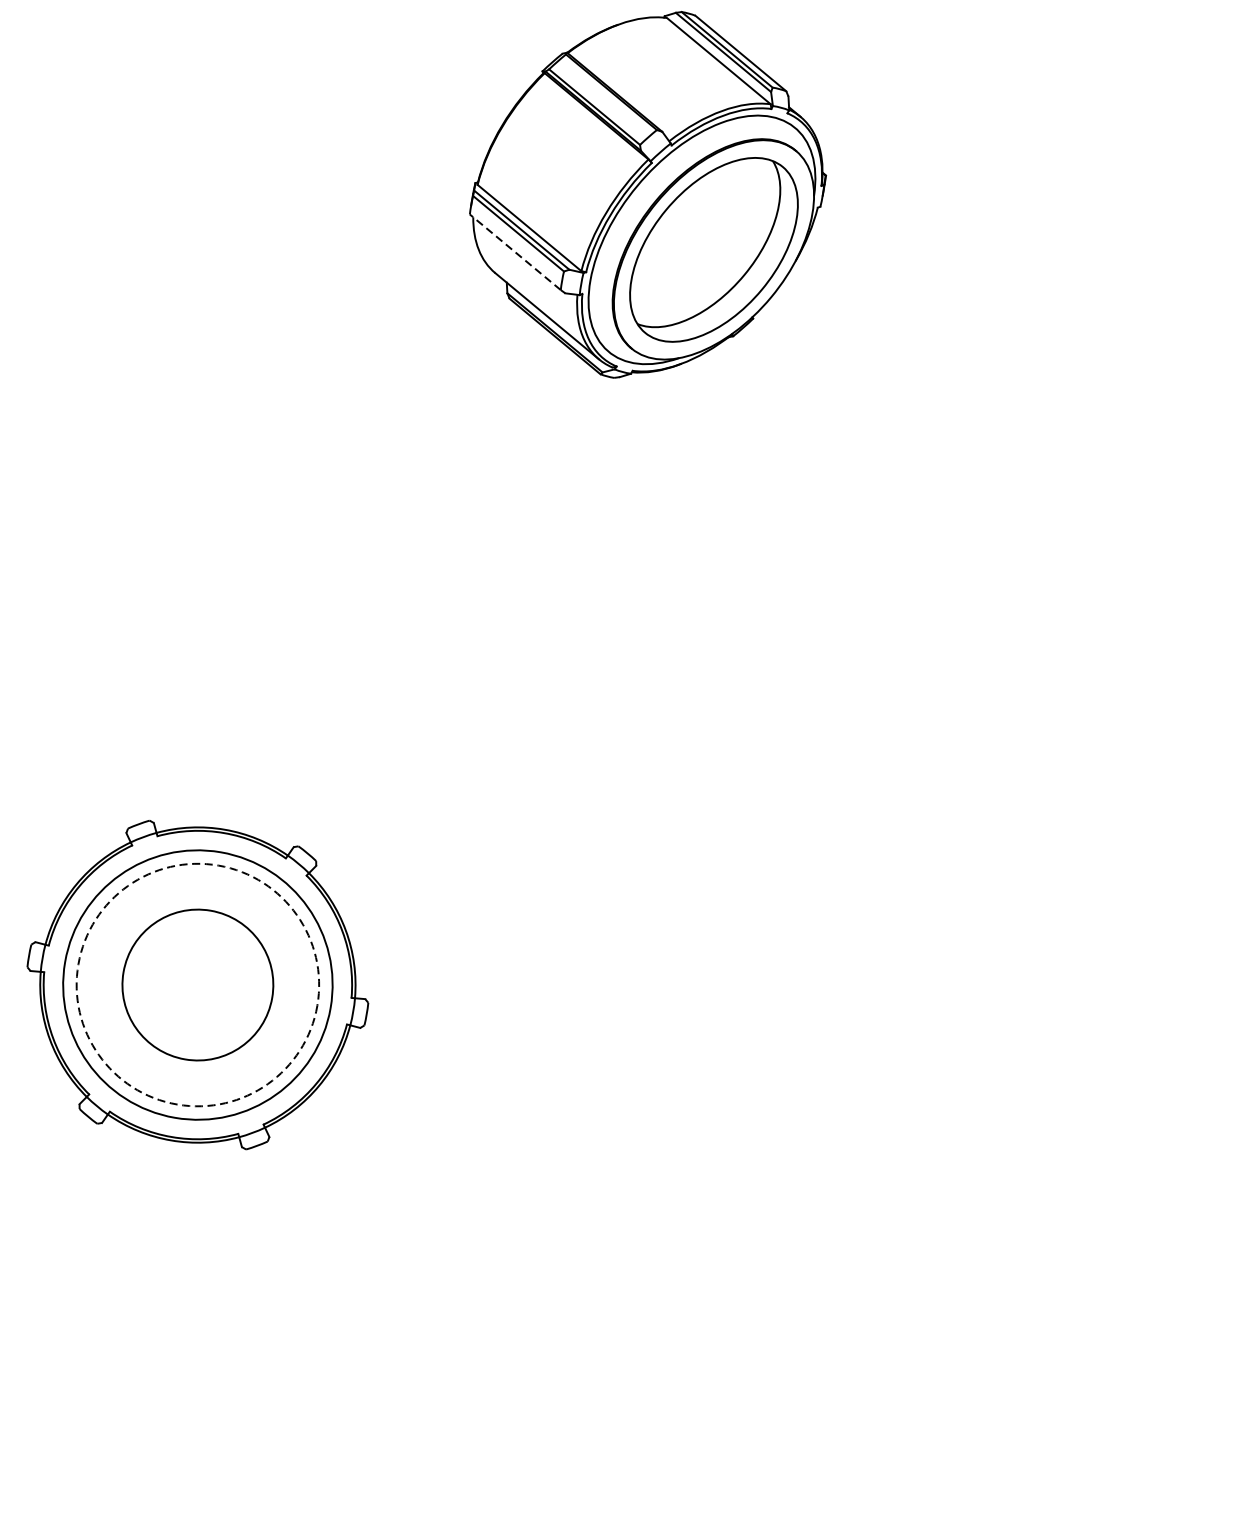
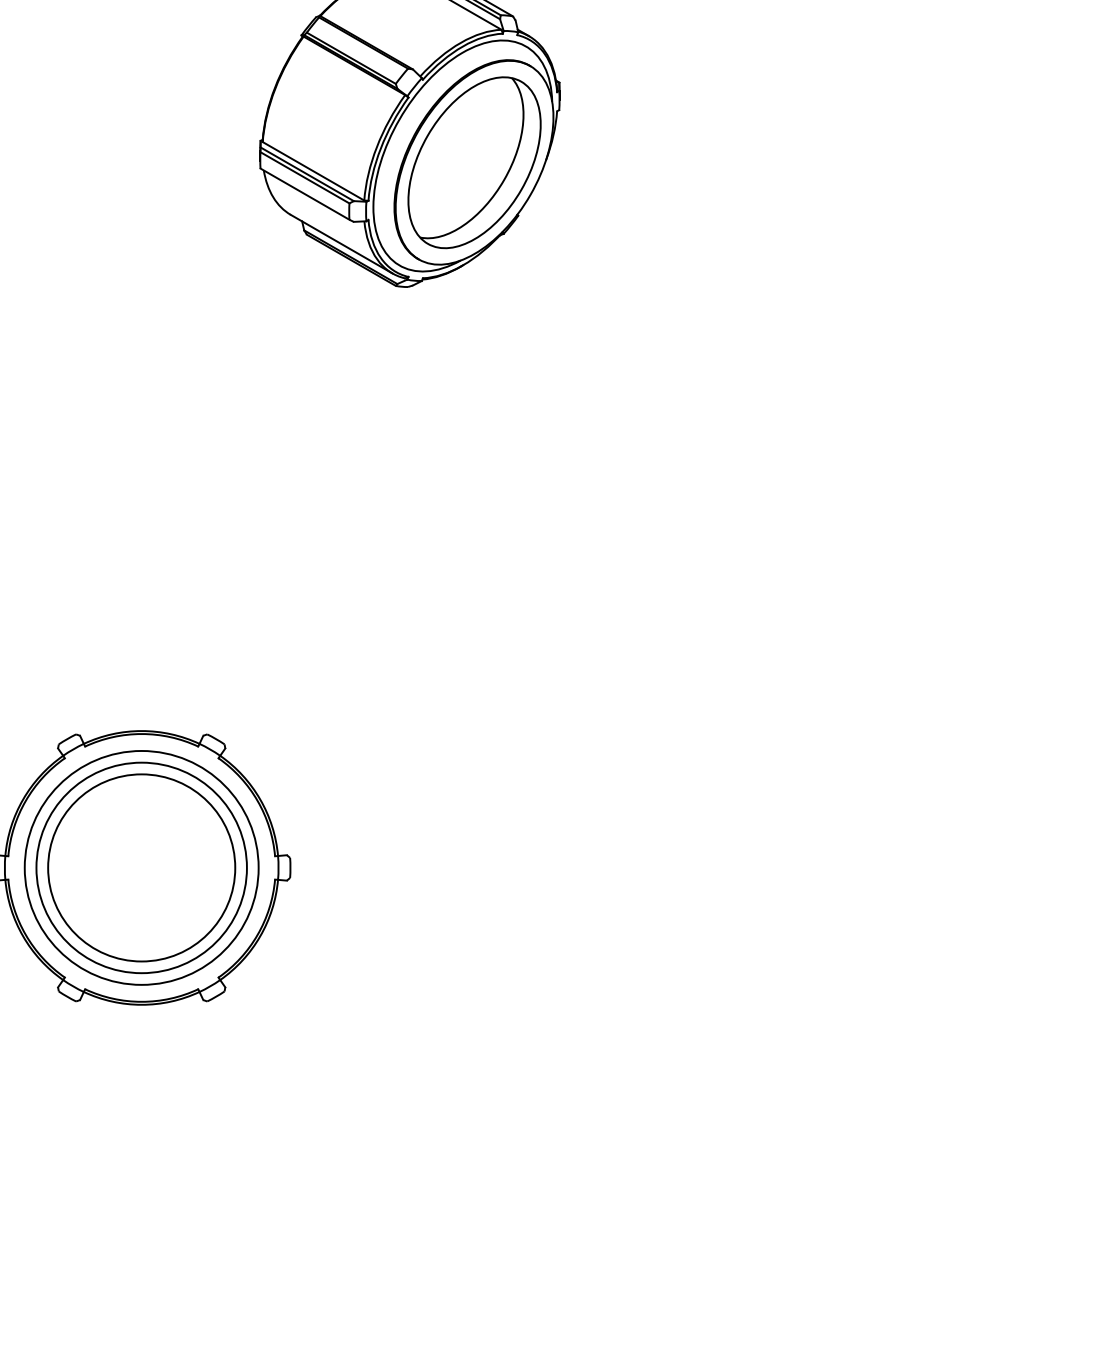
line: (514, 251) -> (304, 193), dashed -> solid
circle: (197, 984) -> (141, 867), dashed -> solid
circle: (197, 984) -> (141, 867), size x1.43

